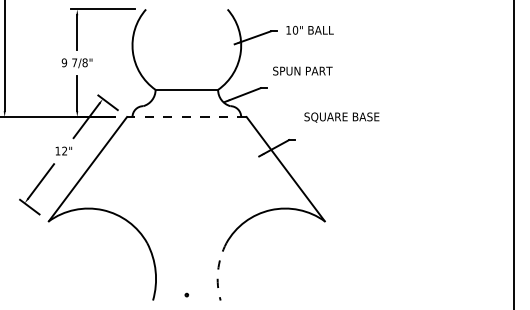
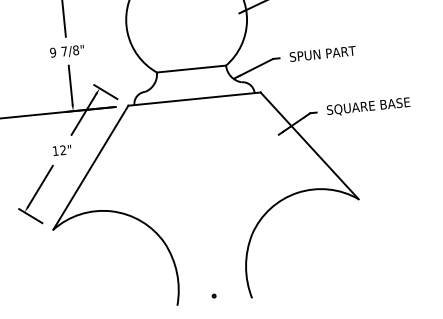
text: (302, 70) -> (322, 53), moved
line: (186, 117) -> (194, 99), dashed -> solid
text: (341, 117) -> (368, 106), moved
arc: (218, 271) -> (246, 266), dashed -> solid

